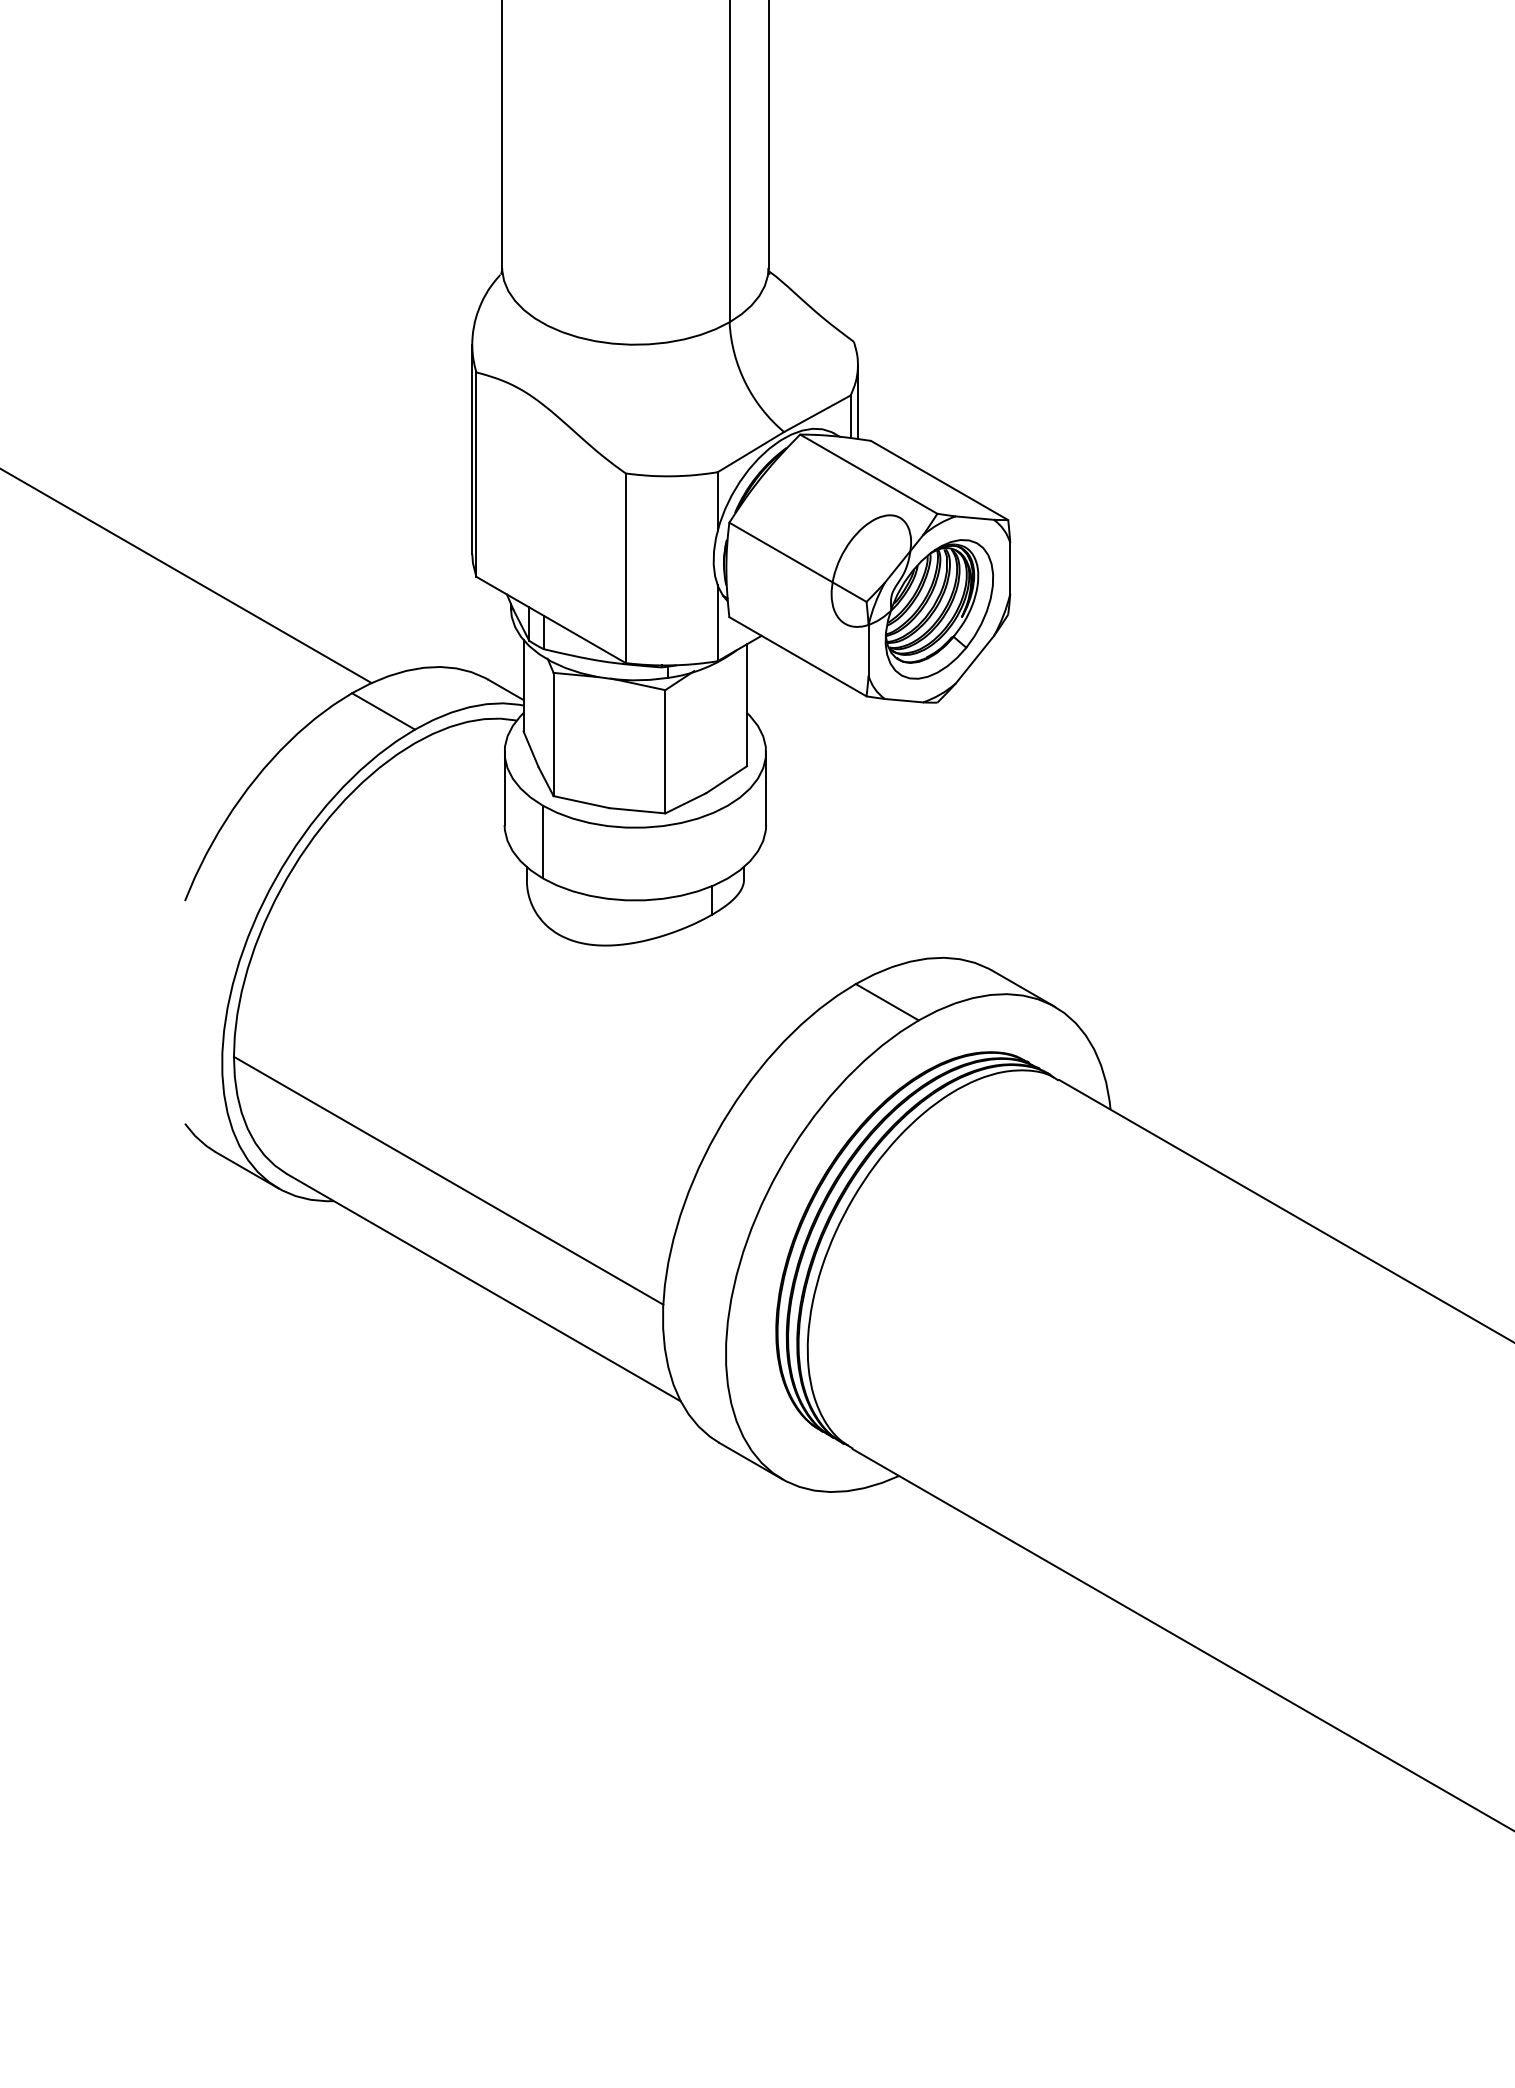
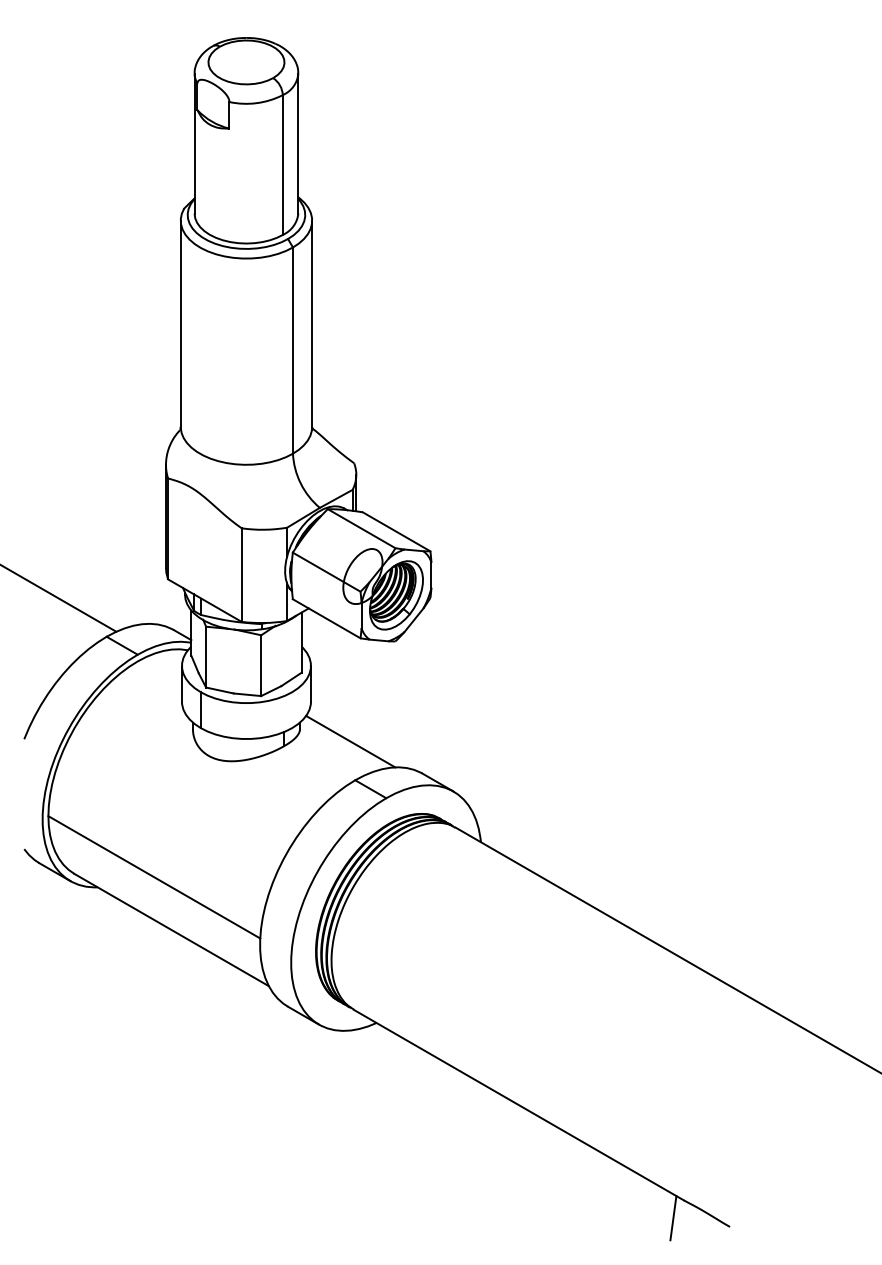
line: (846, 905) -> (350, 741), added
line: (1500, 1872) -> (673, 1218), added

